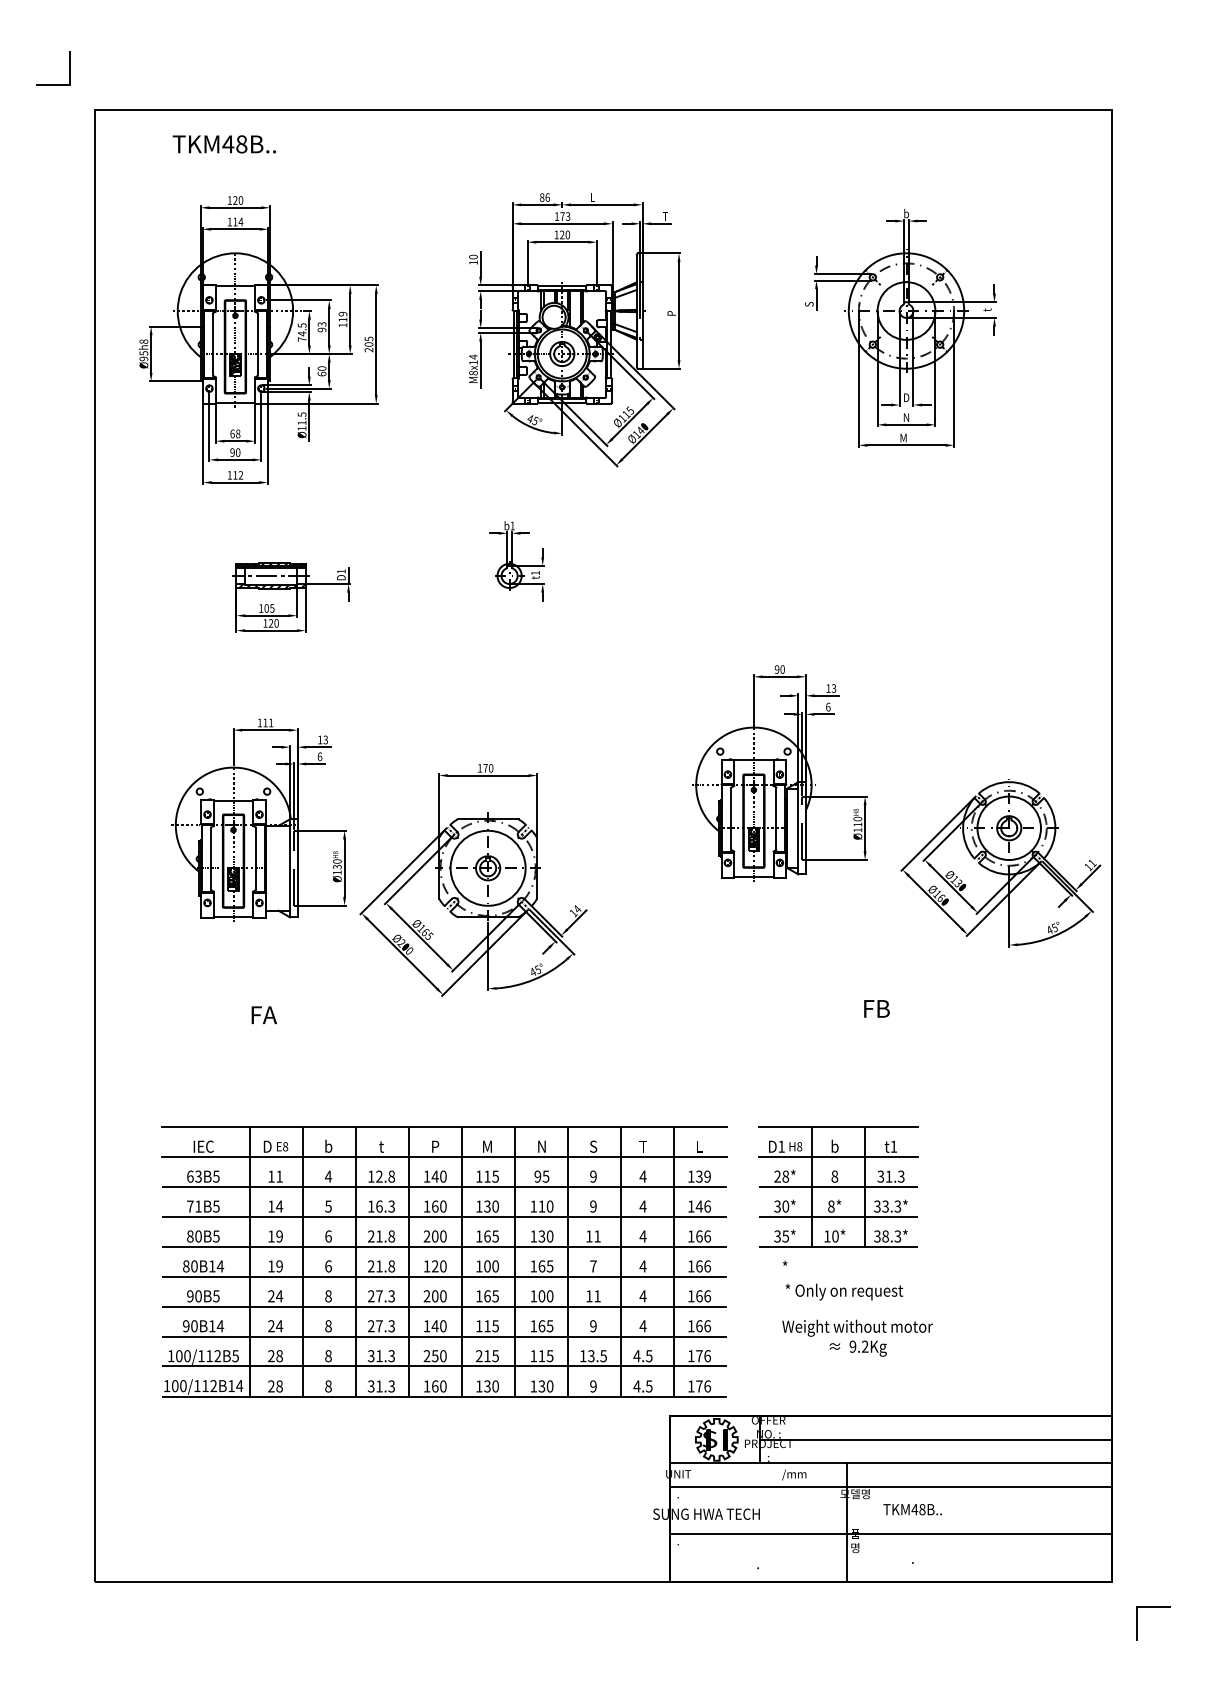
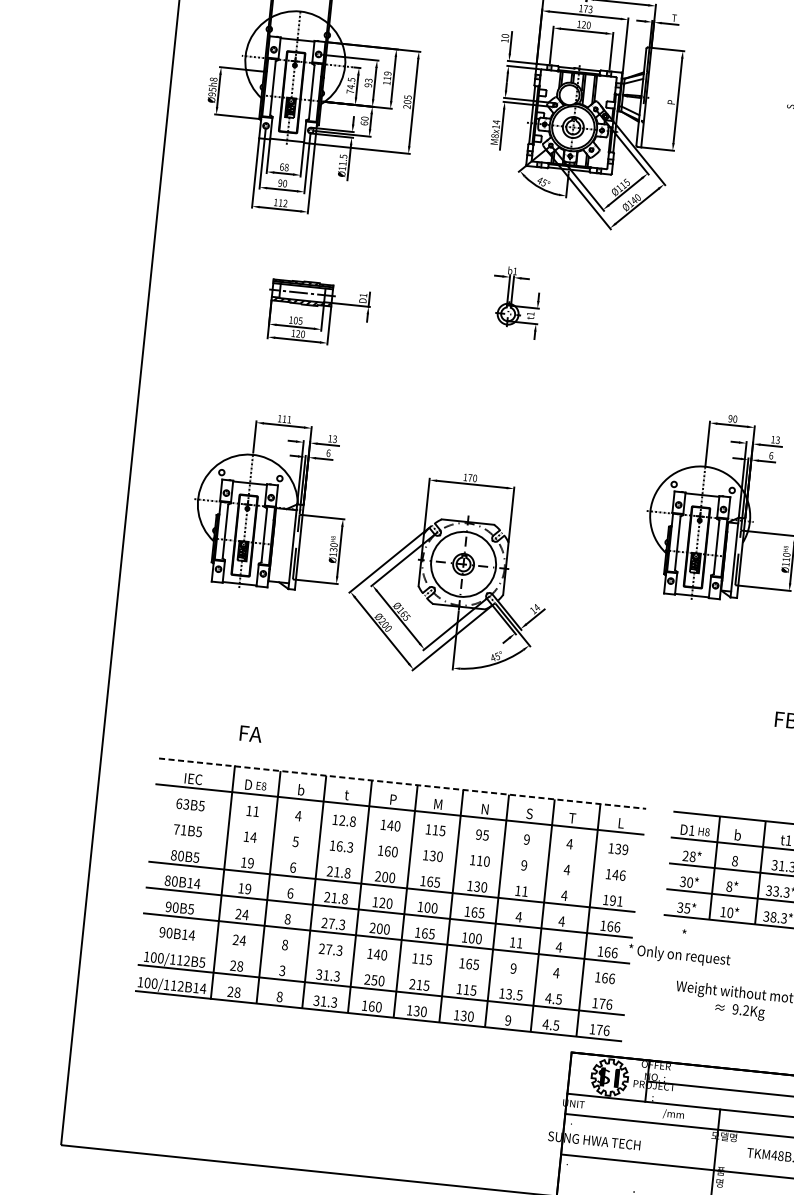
text: (263, 1014) -> (250, 733), moved
line: (444, 1127) -> (402, 784), solid -> dashed
line: (443, 1186) -> (396, 834), removed
line: (443, 1216) -> (394, 860), removed
text: (703, 1236) -> (616, 901), 166 -> 191
text: (593, 1266) -> (518, 917), 7 -> 4
text: (844, 1291) -> (679, 955), moved
line: (443, 1336) -> (383, 964), removed
text: (328, 1356) -> (282, 971), 8 -> 3

